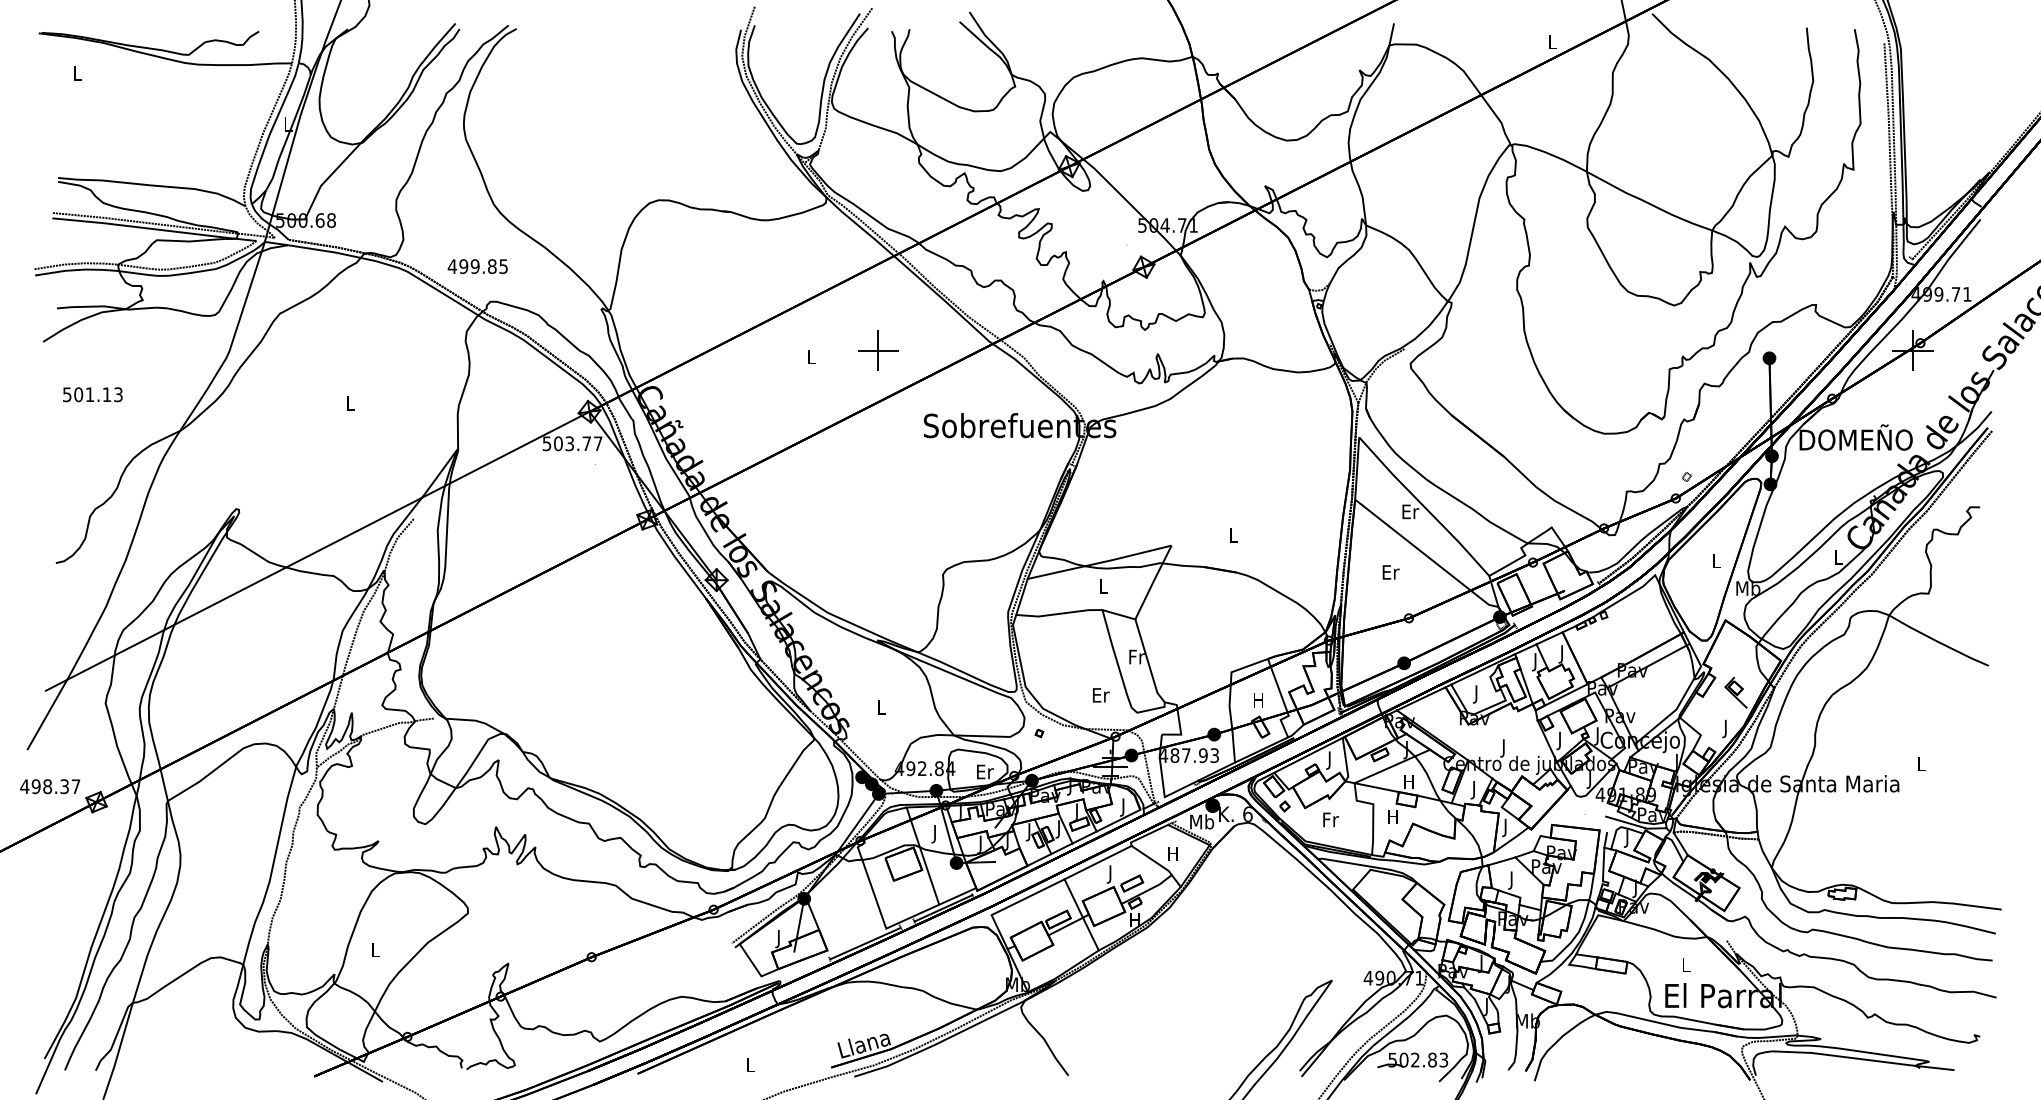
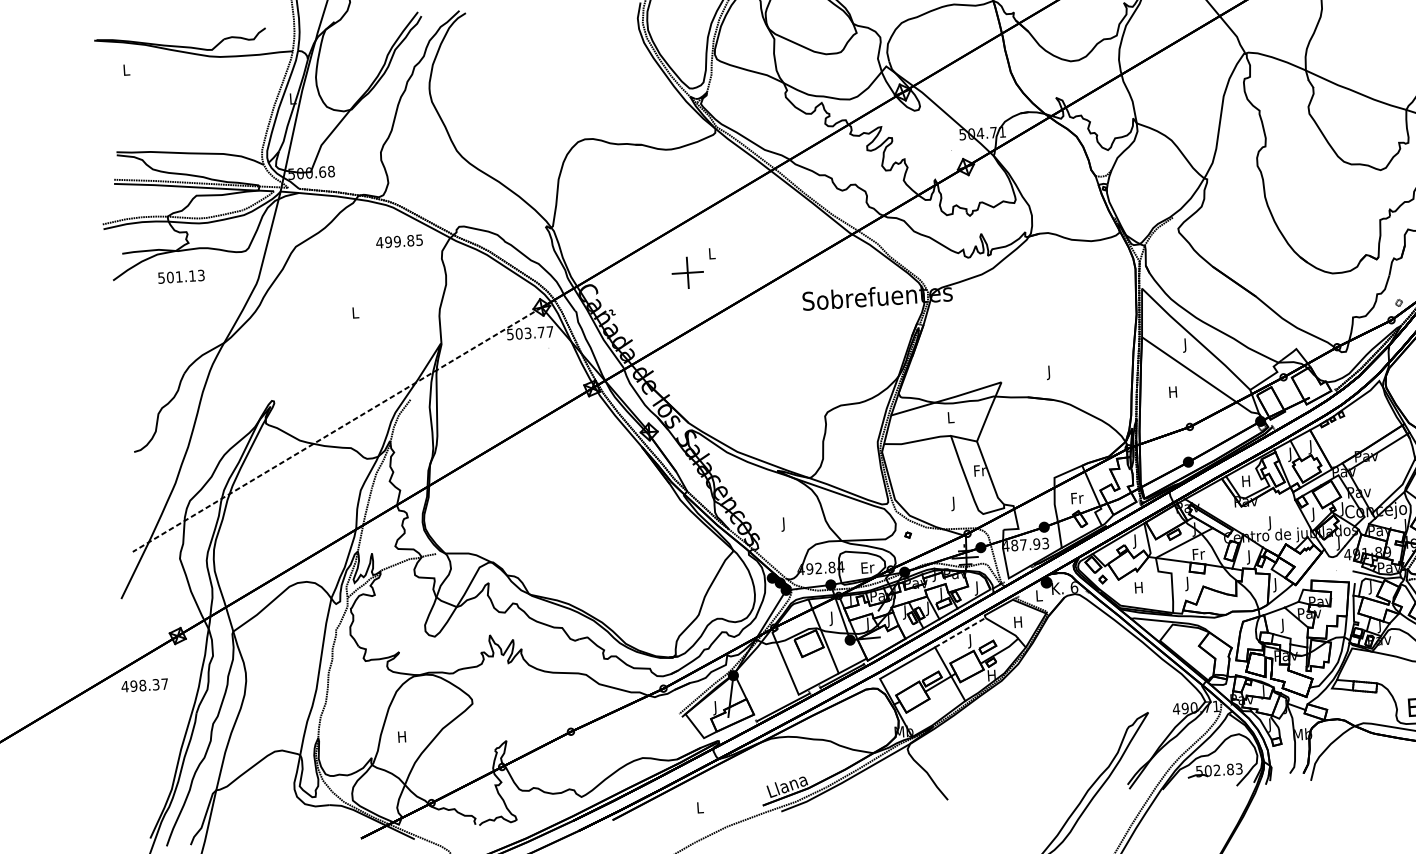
text: (477, 266) -> (399, 241), moved
part: (878, 350) -> (688, 272), moved
text: (92, 394) -> (181, 276), moved
text: (1410, 513) -> (1185, 345), Er -> J
text: (1233, 537) -> (1049, 372), L -> J
line: (317, 551) -> (337, 429), solid -> dashed
text: (1390, 572) -> (1173, 392), Er -> H
text: (1475, 694) -> (1245, 482), J -> H
text: (1101, 697) -> (954, 504), Er -> J
text: (1259, 700) -> (1077, 498), H -> Fr
text: (881, 709) -> (784, 524), L -> J
text: (1409, 781) -> (1198, 553), H -> Fr
text: (50, 786) -> (145, 685), moved
text: (1331, 819) -> (1139, 587), Fr -> H
text: (1392, 819) -> (1187, 584), H -> J
text: (1202, 821) -> (1039, 595), Mb -> L
line: (1098, 862) -> (960, 632), solid -> dashed
text: (374, 949) -> (401, 736), L -> H

